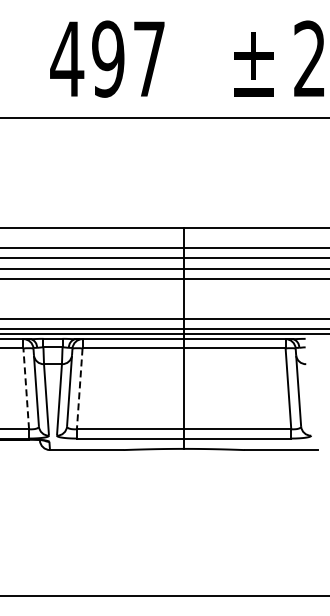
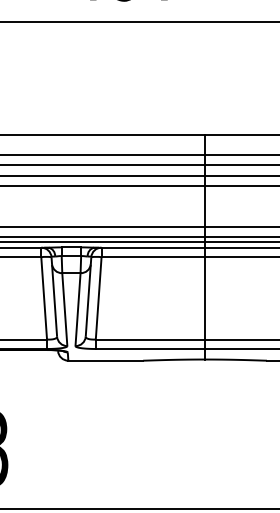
line: (26, 388) -> (44, 297), dashed -> solid
line: (79, 389) -> (98, 298), dashed -> solid

